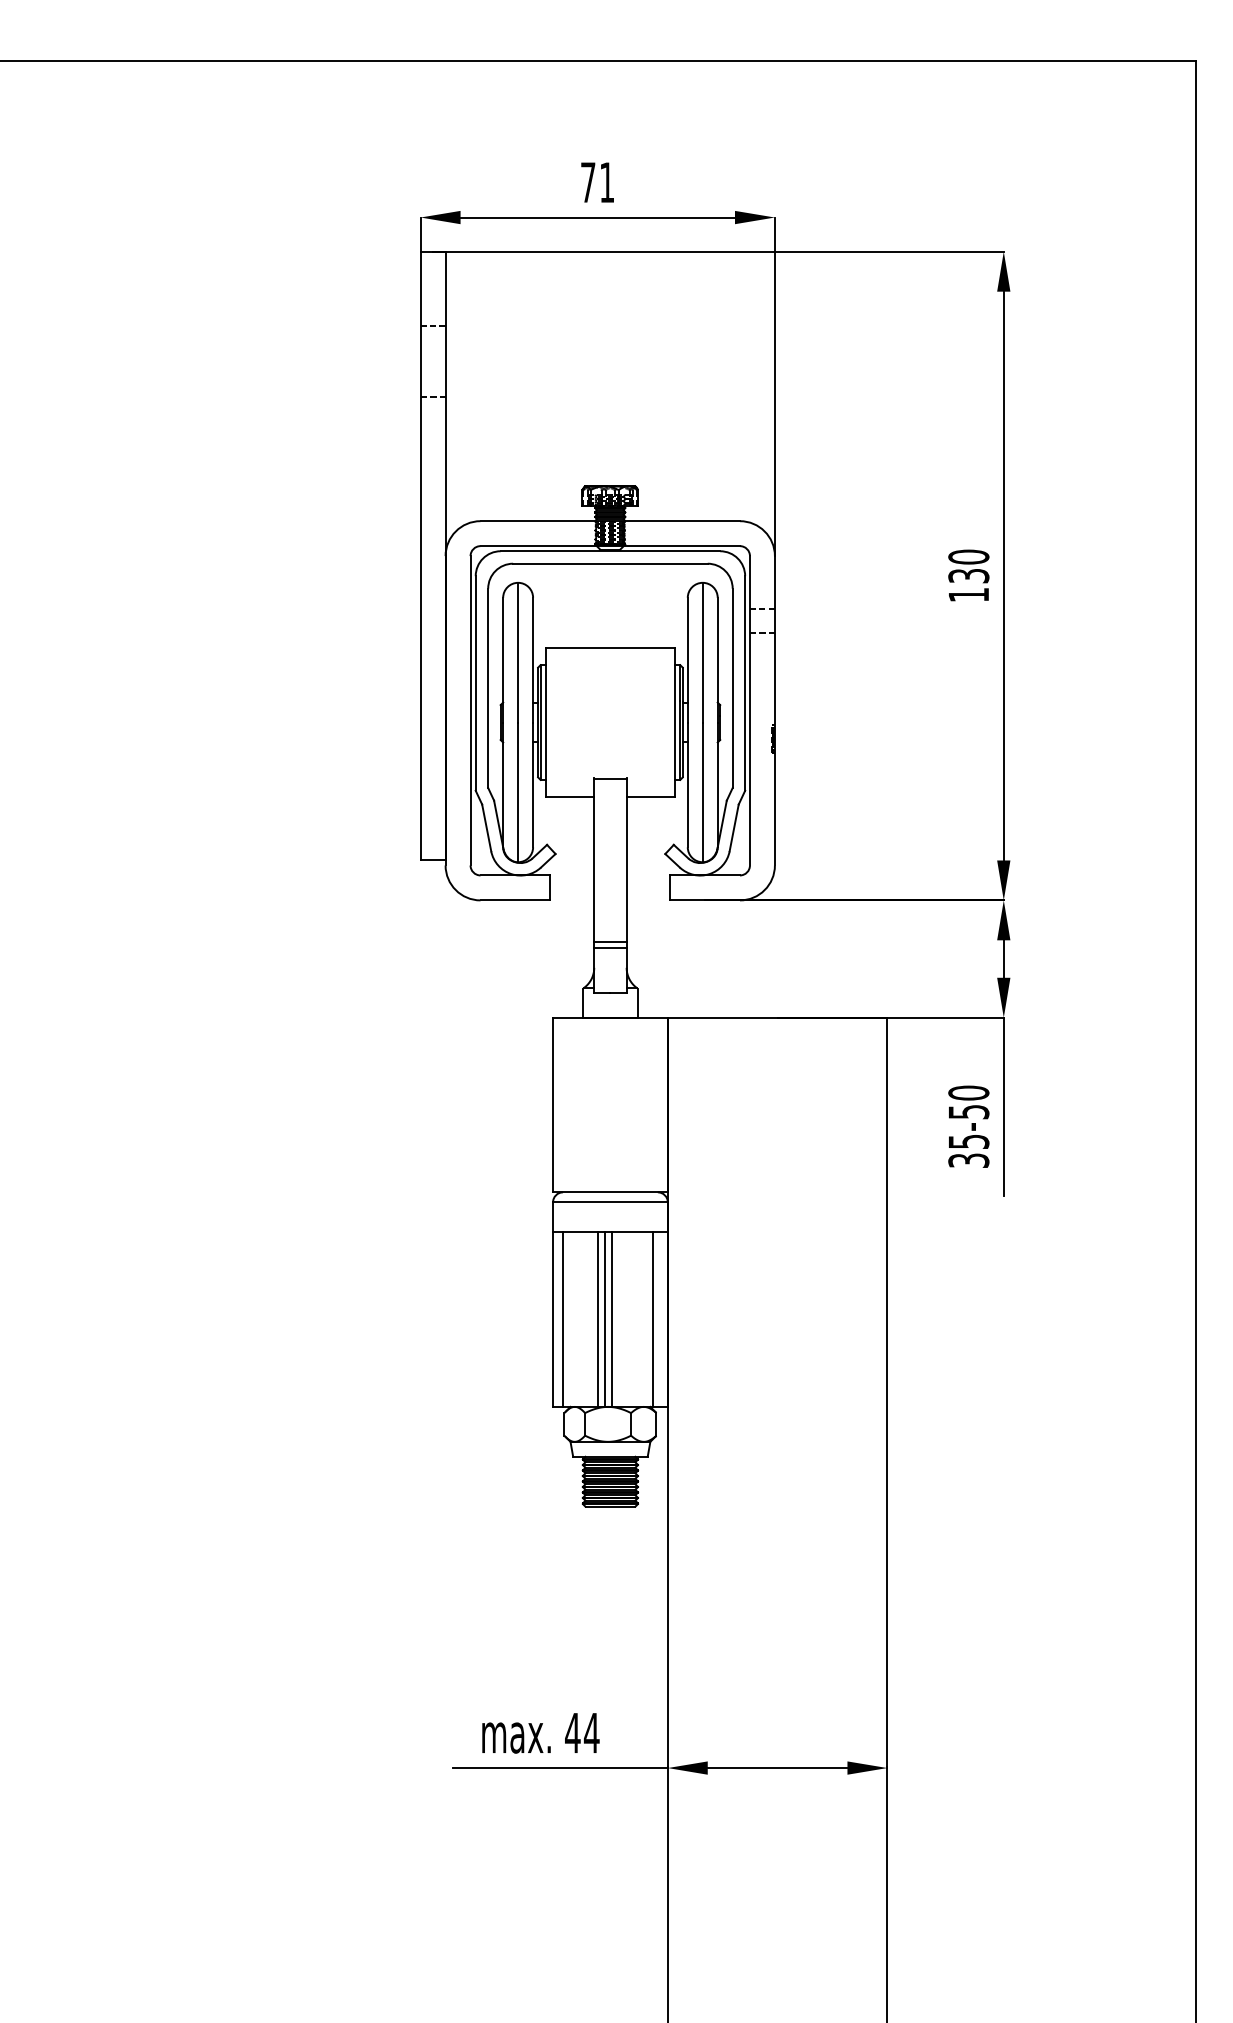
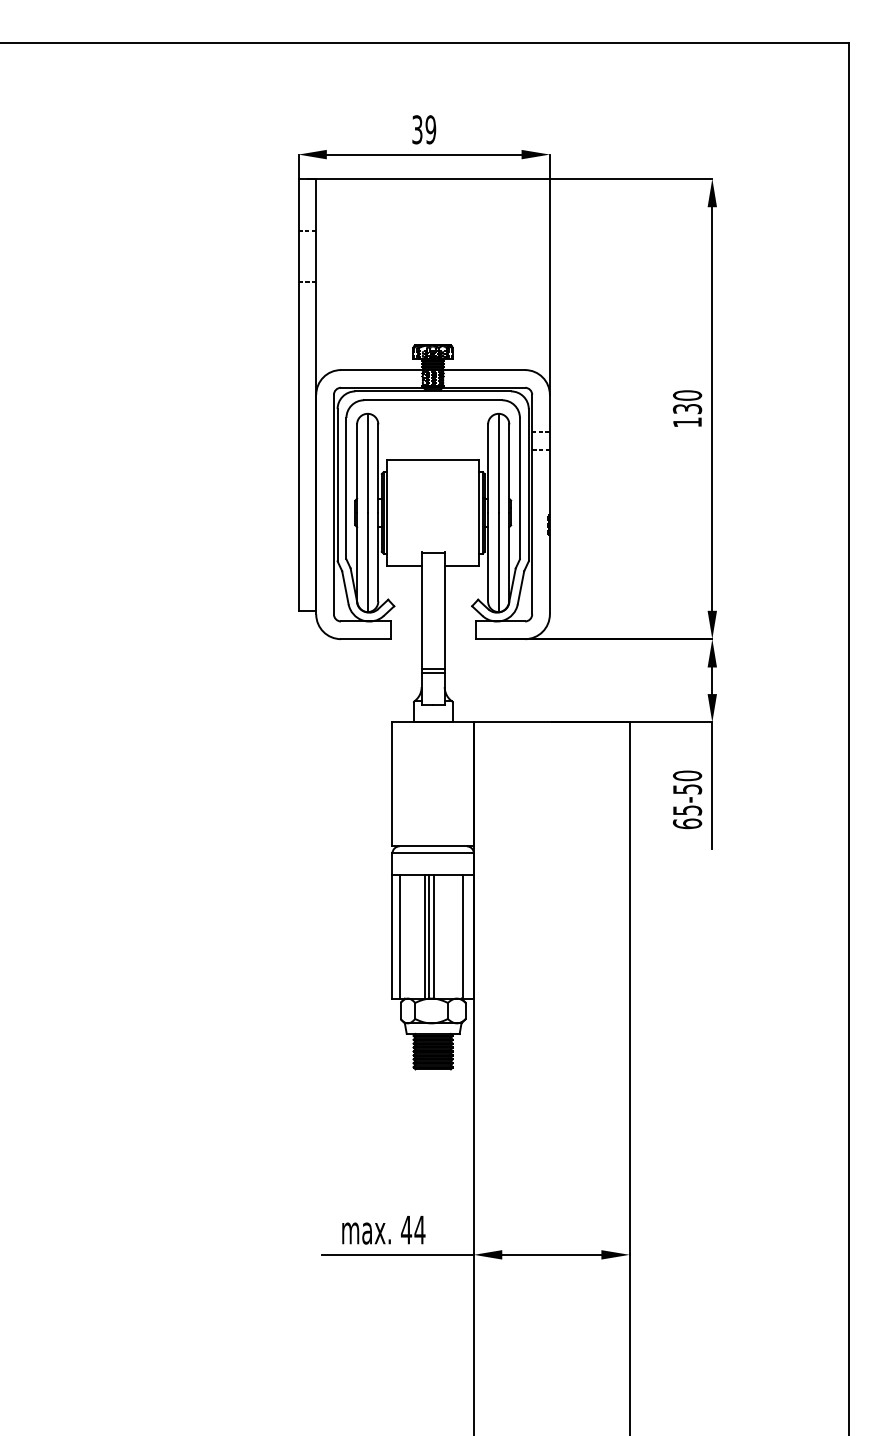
text: (597, 182) -> (424, 129), 71 -> 39
text: (968, 1160) -> (687, 823), 35-50 -> 65-50

